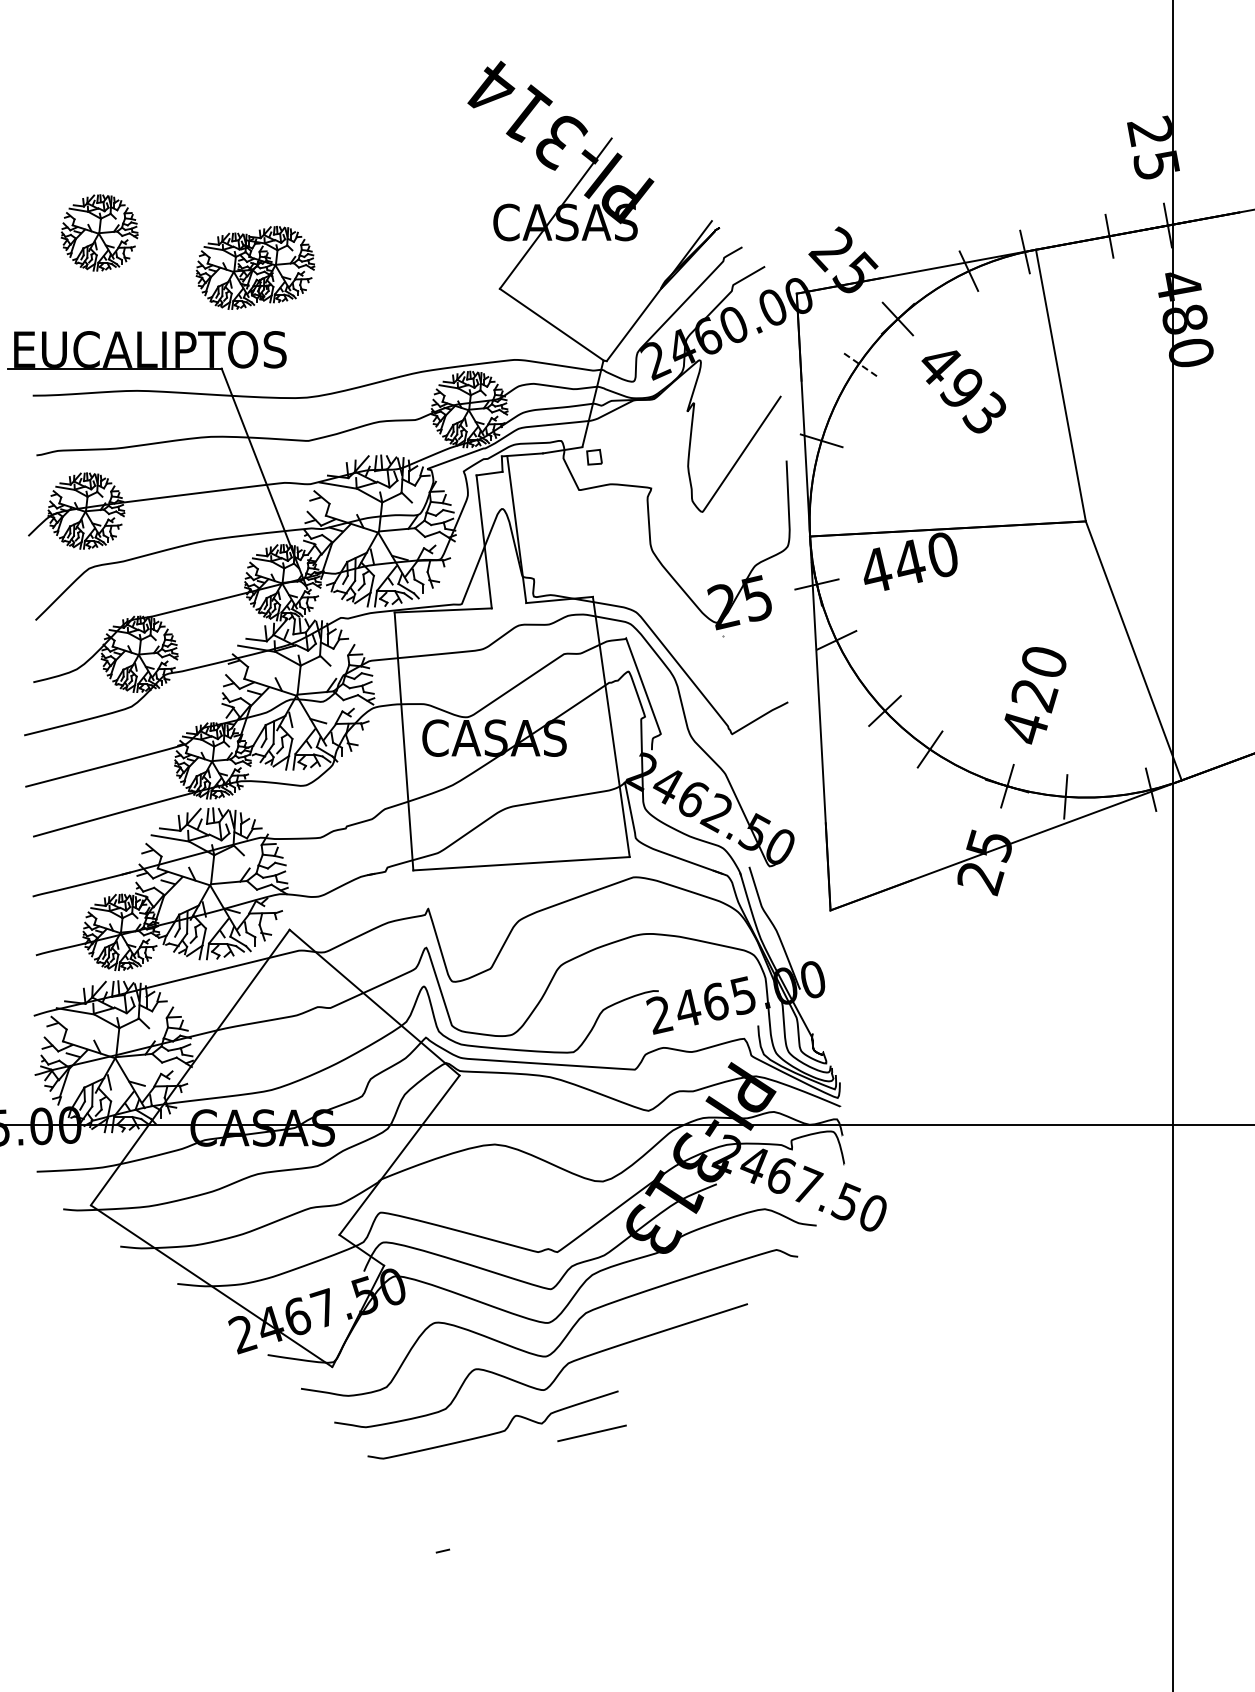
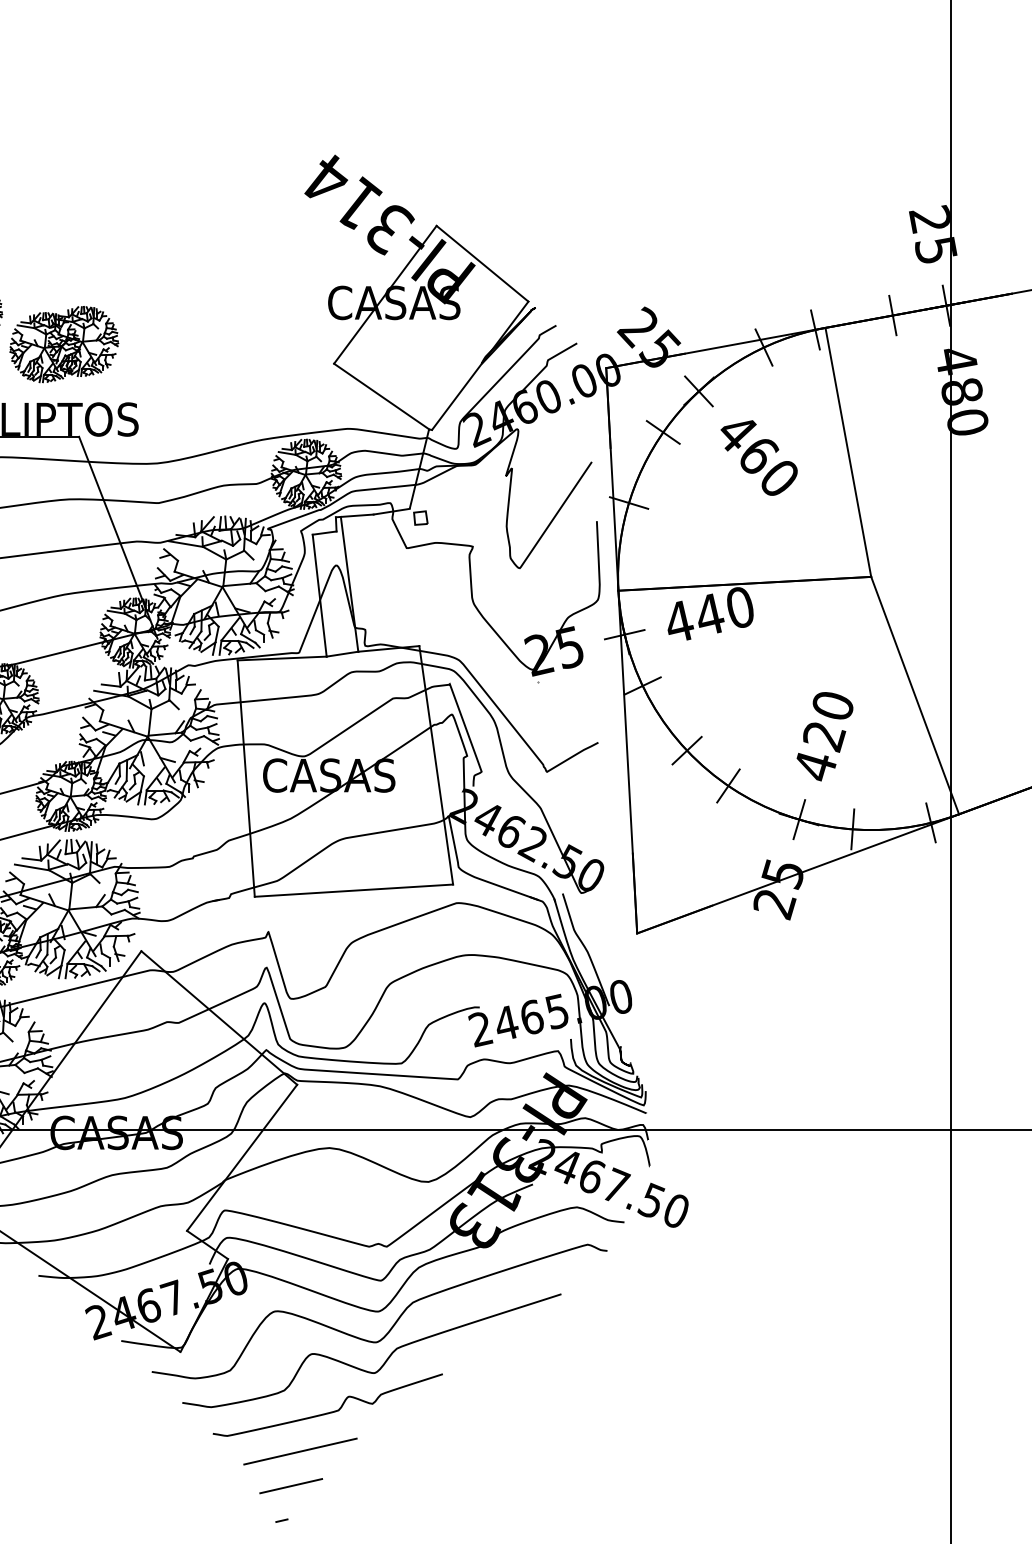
line: (661, 179) -> (482, 263), added
part: (255, 267) -> (64, 344), moved
line: (859, 363) -> (663, 432), dashed -> solid
text: (973, 400) -> (768, 466), 493 -> 460
line: (508, 605) -> (342, 653), added
line: (591, 1433) -> (290, 1486), moved
line: (462, 1475) -> (299, 1451), added

